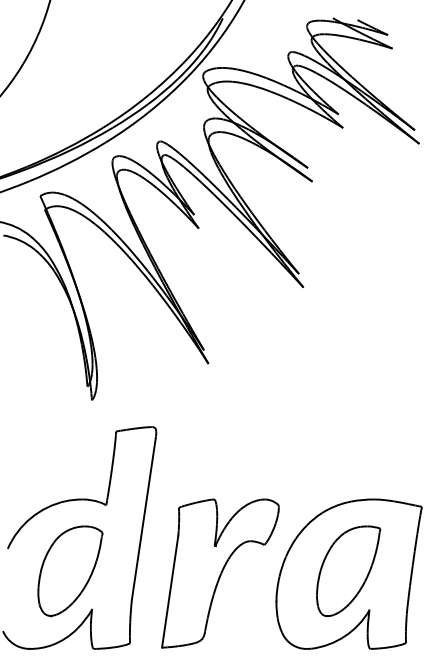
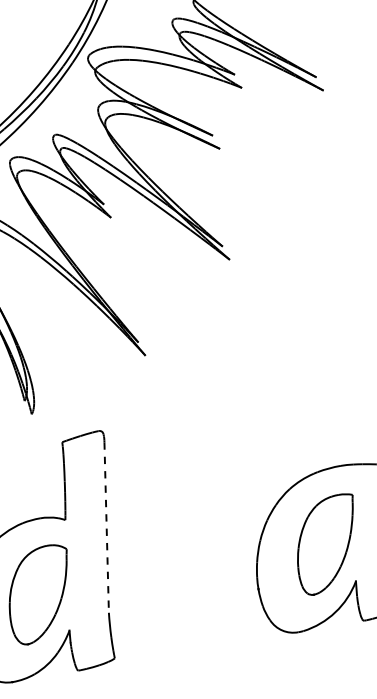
line: (143, 519) -> (106, 528), solid -> dashed
part: (220, 573) -> (195, 569), removed

